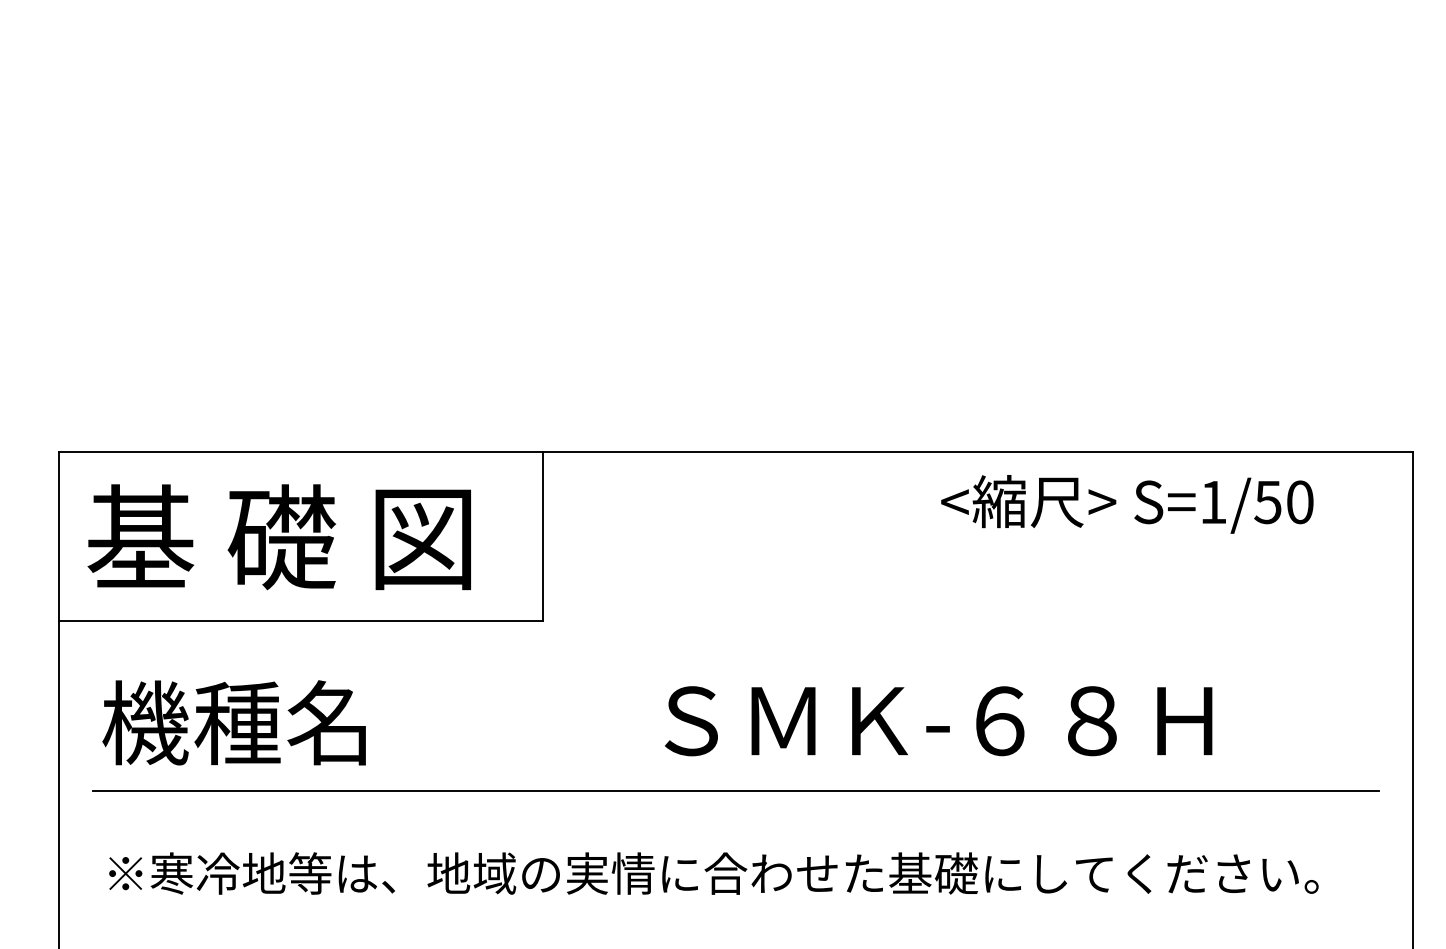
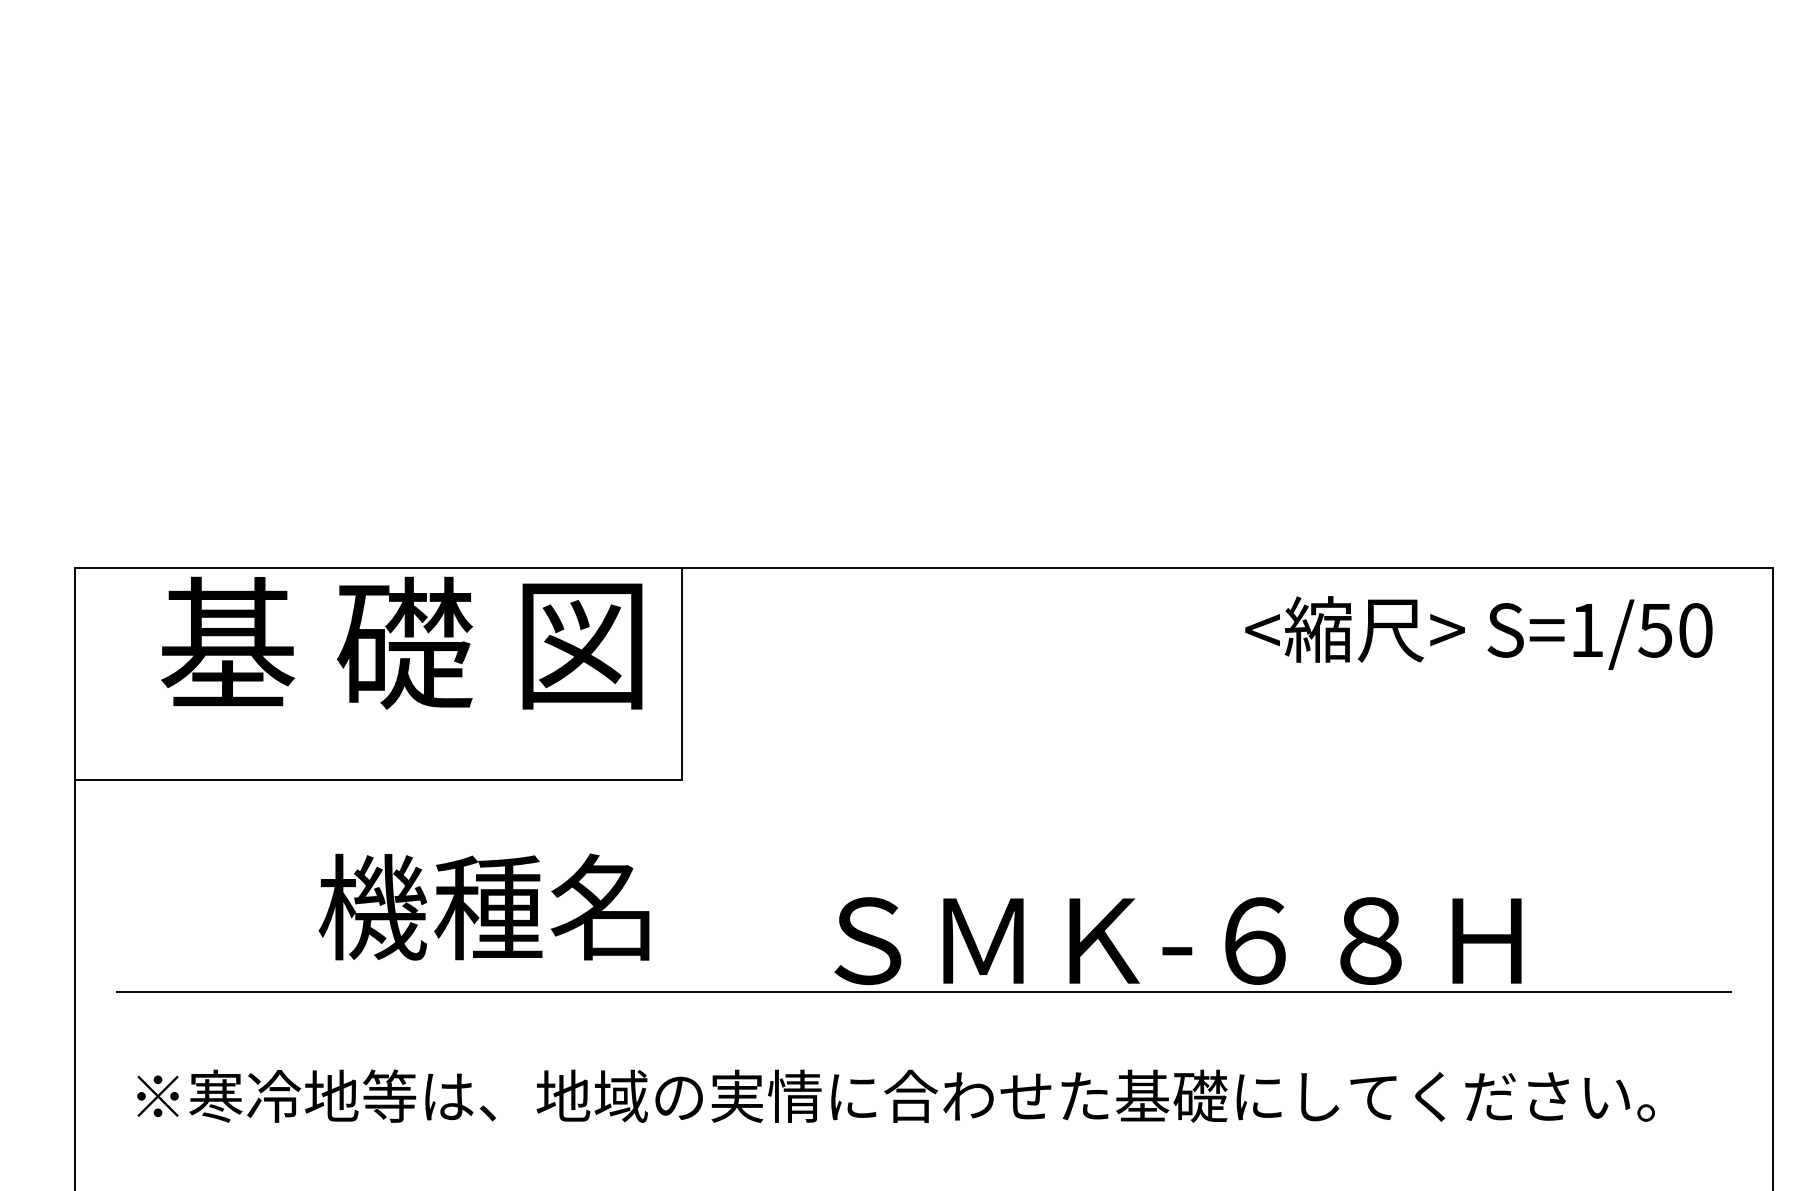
text: (1127, 503) -> (1478, 632), moved
text: (279, 536) -> (401, 642), moved
text: (938, 721) -> (1177, 941), moved
text: (233, 722) -> (483, 906), moved

